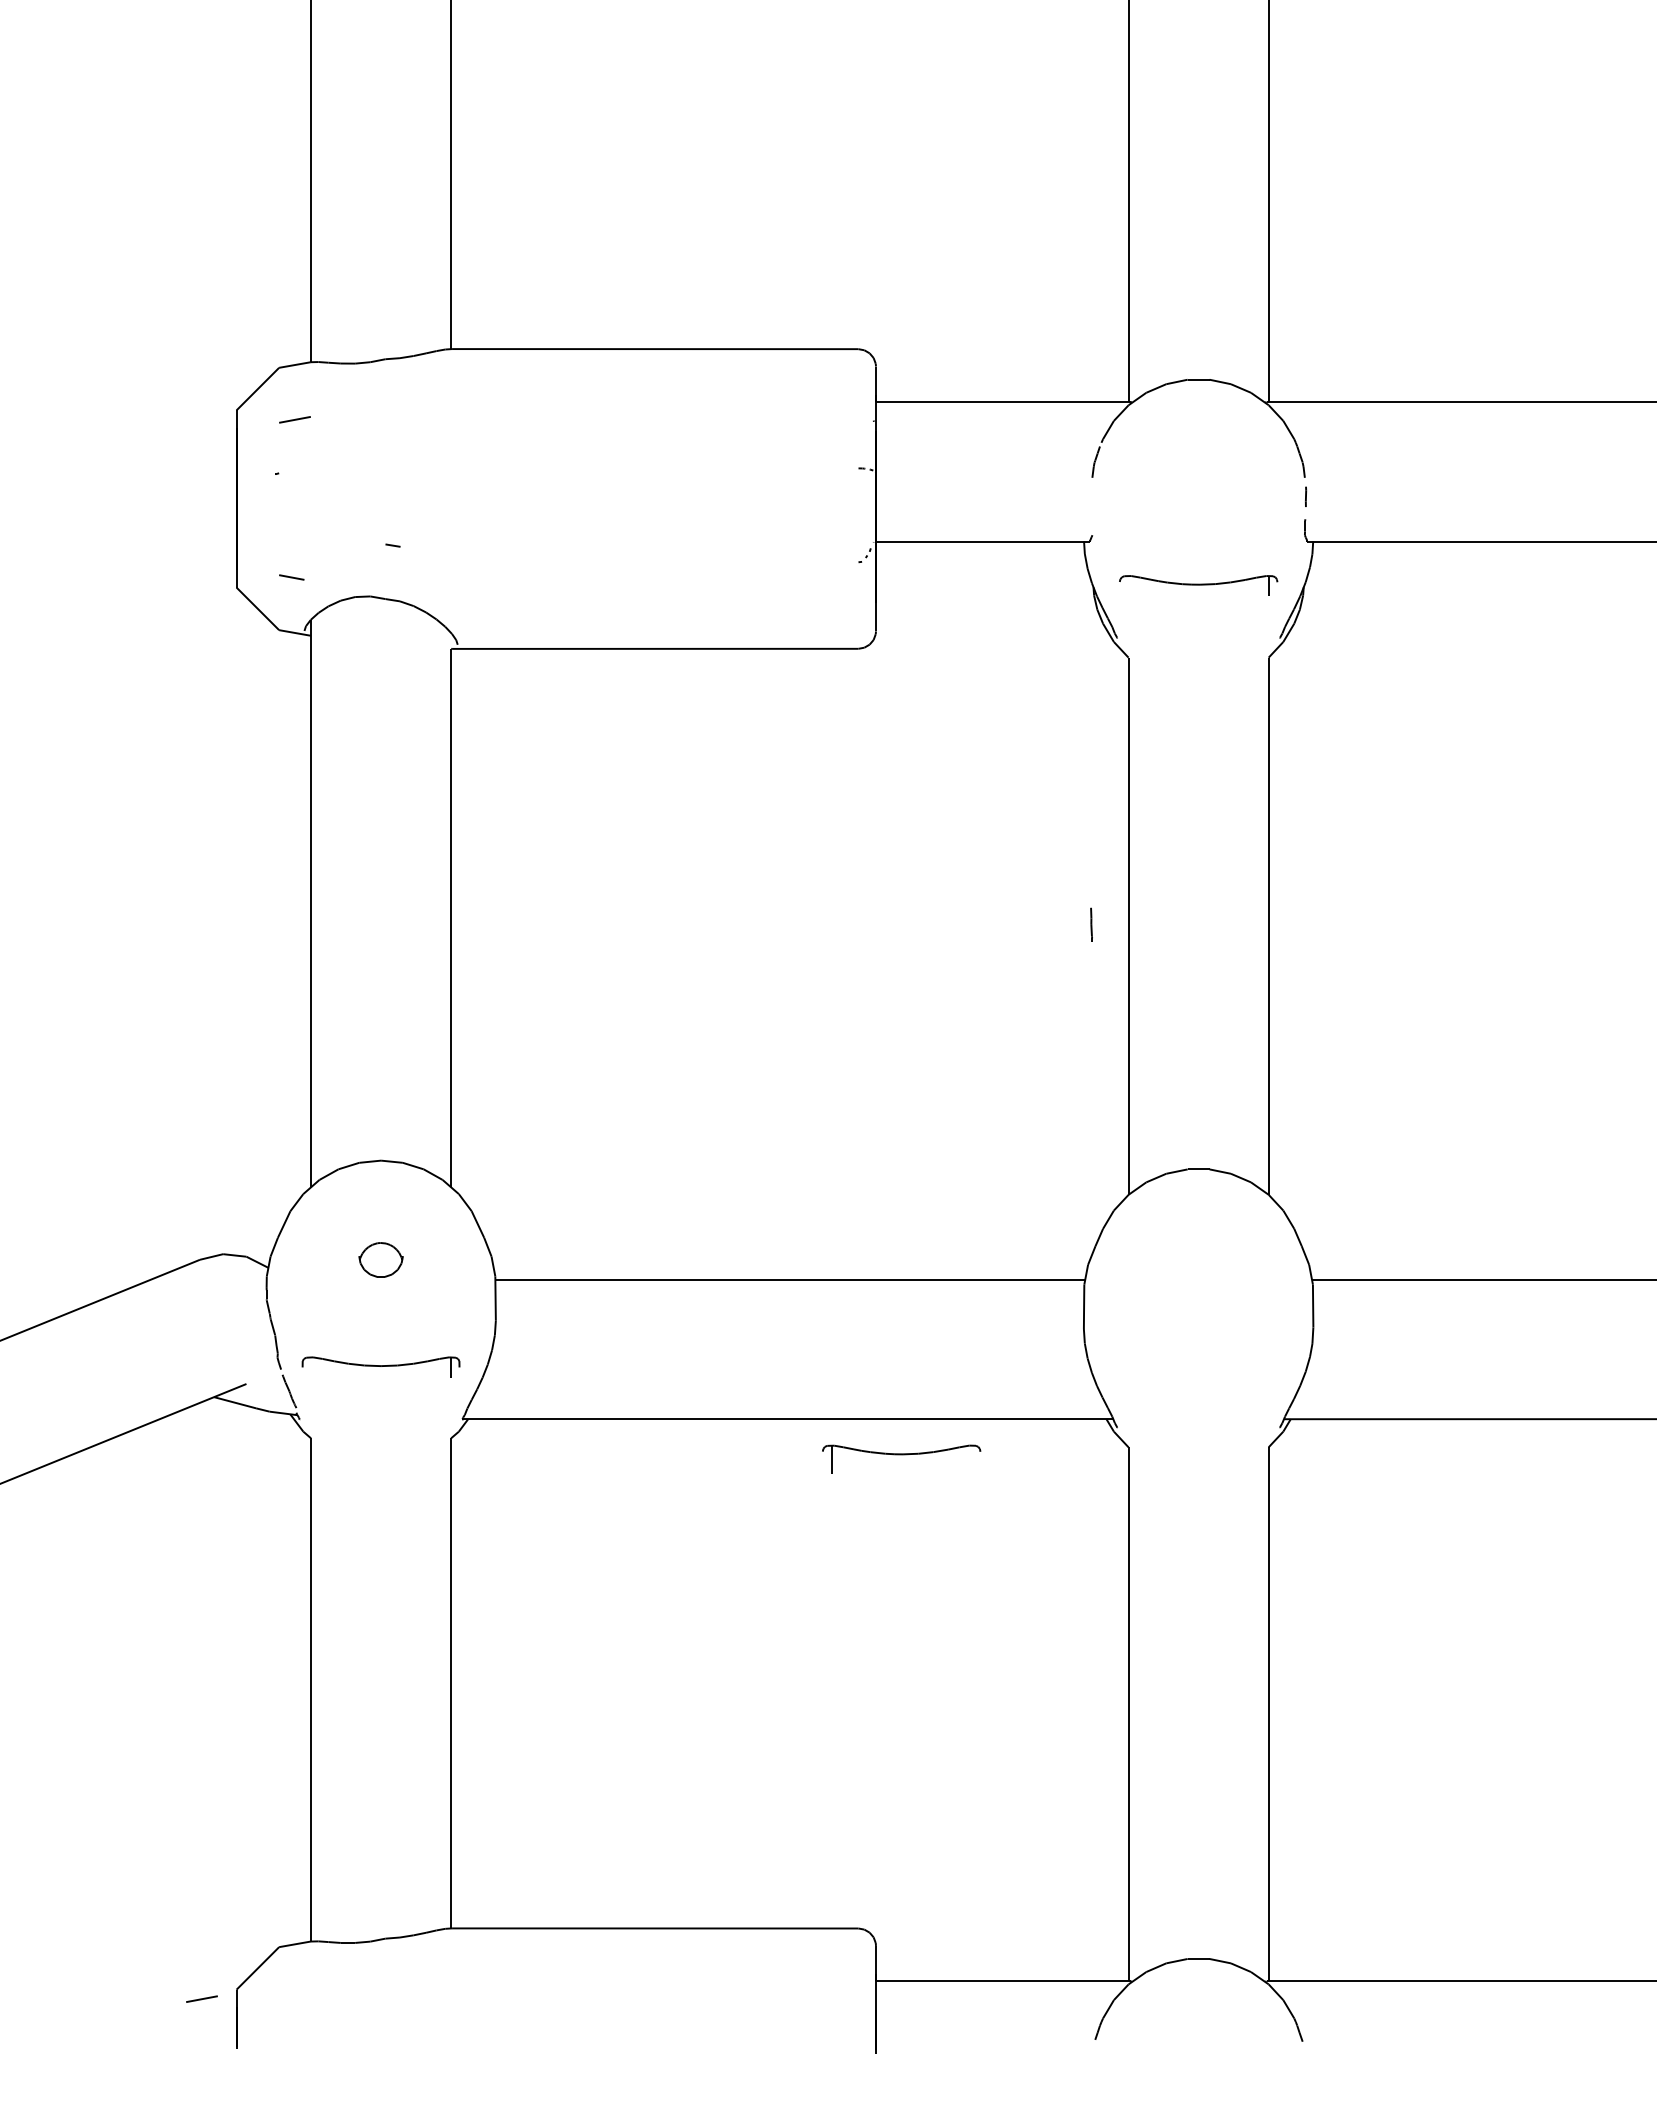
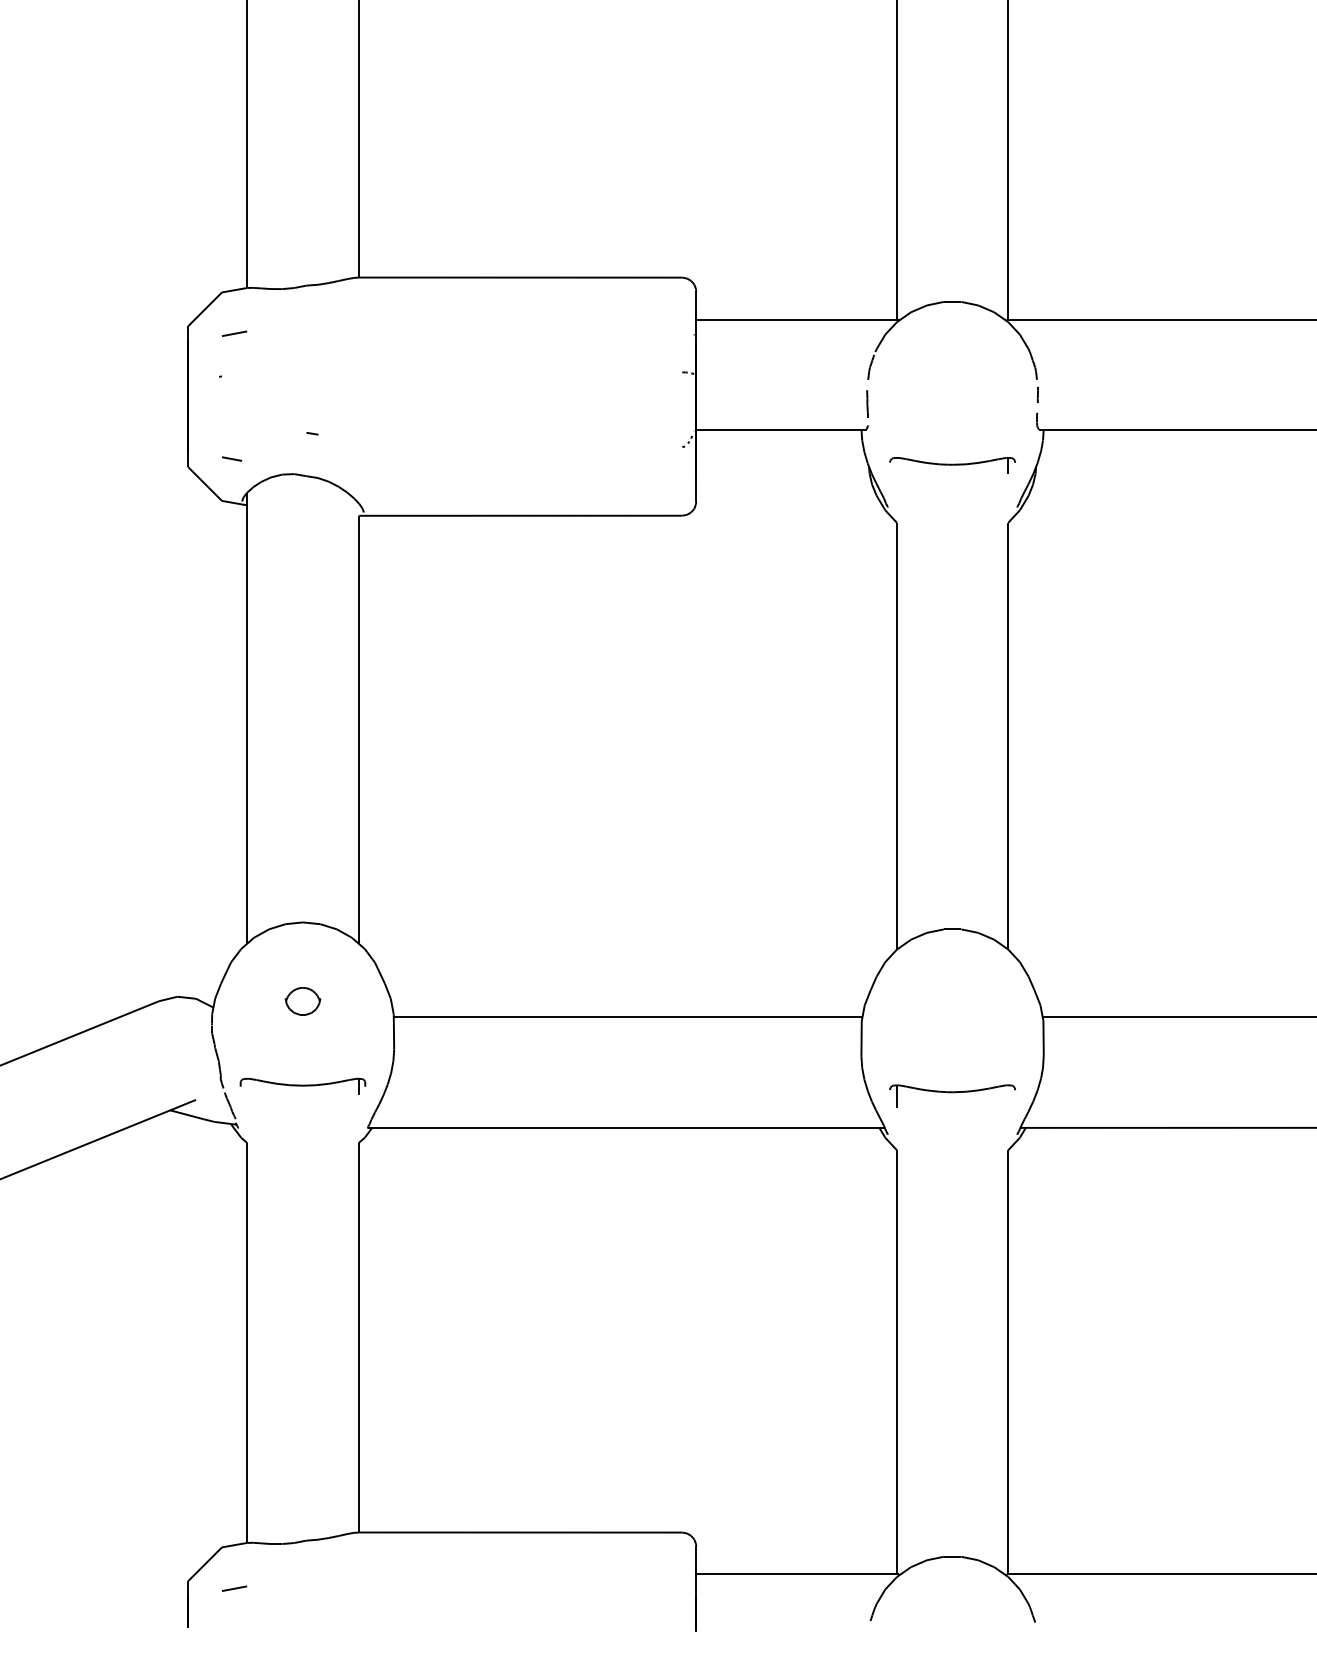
line: (1091, 924) -> (867, 403), moved
part: (901, 1458) -> (952, 1095), moved
line: (201, 1998) -> (234, 1588), moved

